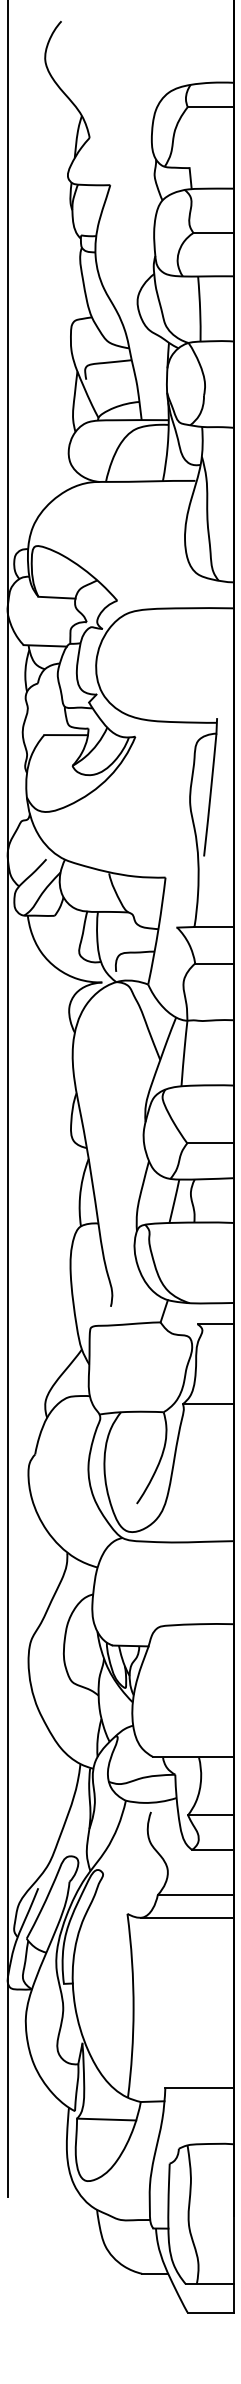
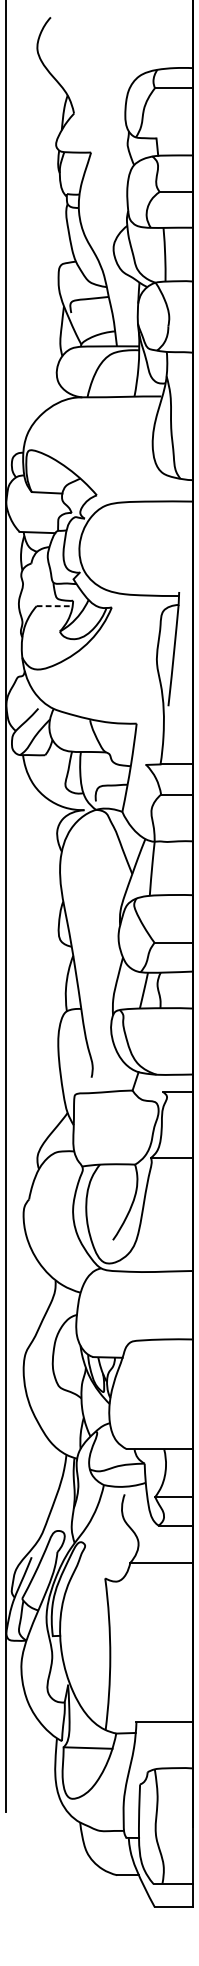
line: (66, 735) -> (54, 606), solid -> dashed
line: (186, 1917) -> (153, 1581), removed

